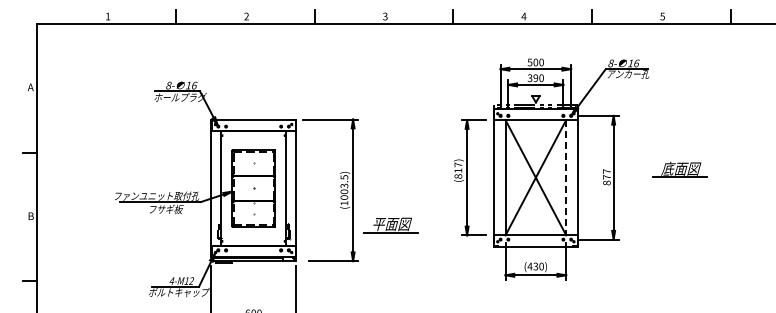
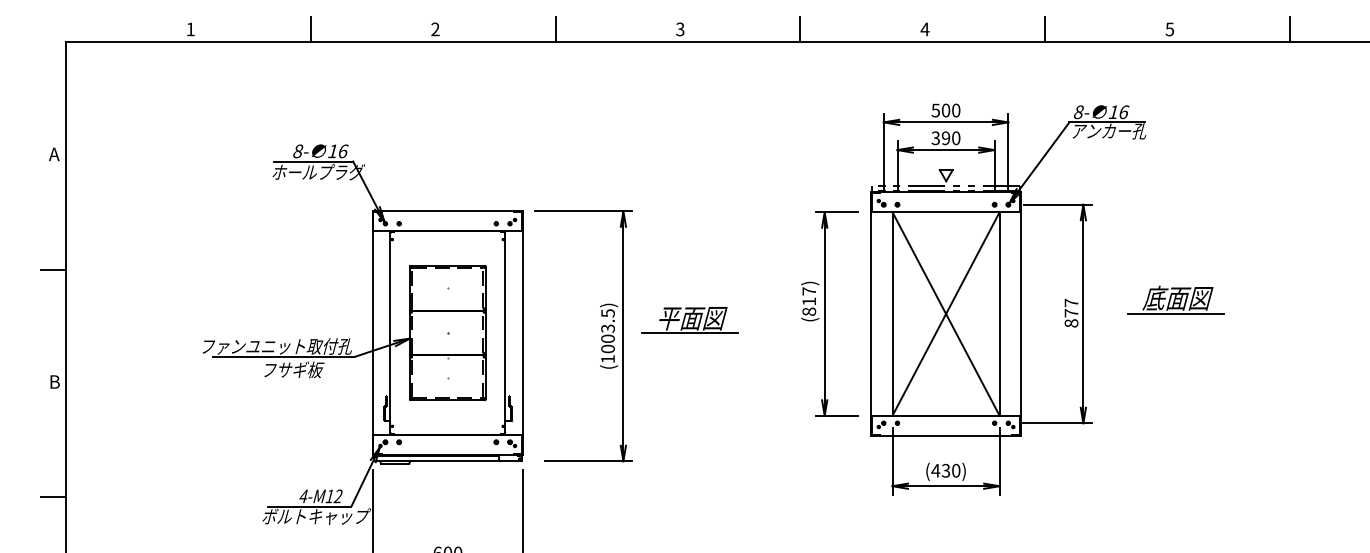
part: (679, 169) -> (1174, 299), moved
line: (566, 177) -> (1000, 313), dashed -> solid
part: (390, 225) -> (689, 320), moved

